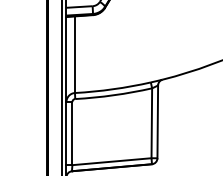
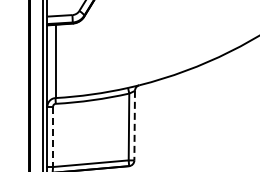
line: (157, 121) -> (134, 125), solid -> dashed
line: (72, 134) -> (53, 137), solid -> dashed

